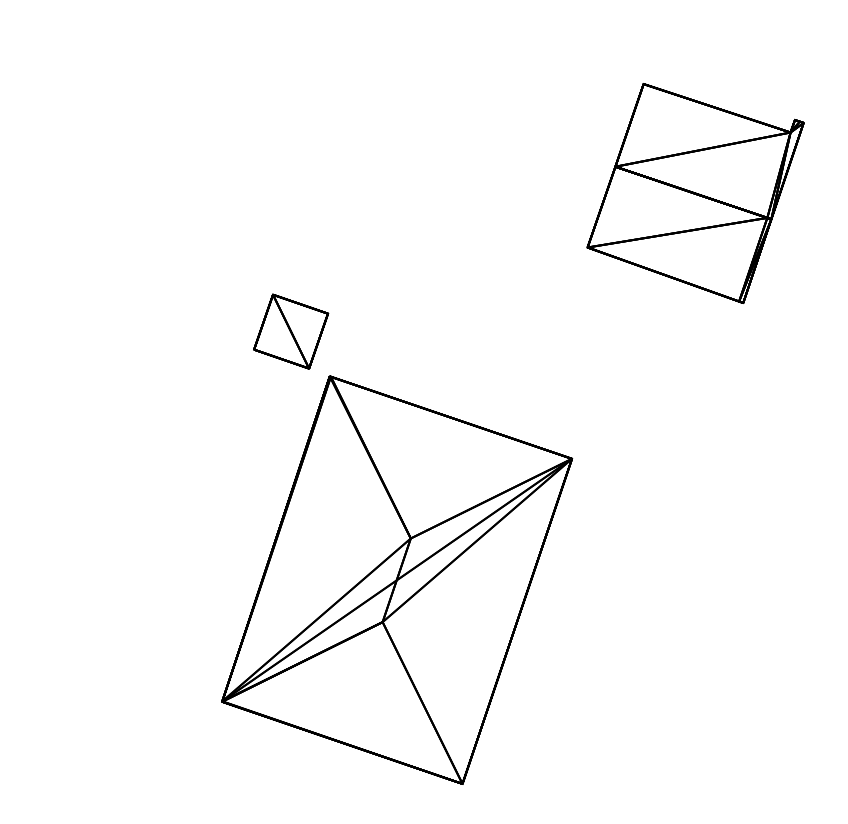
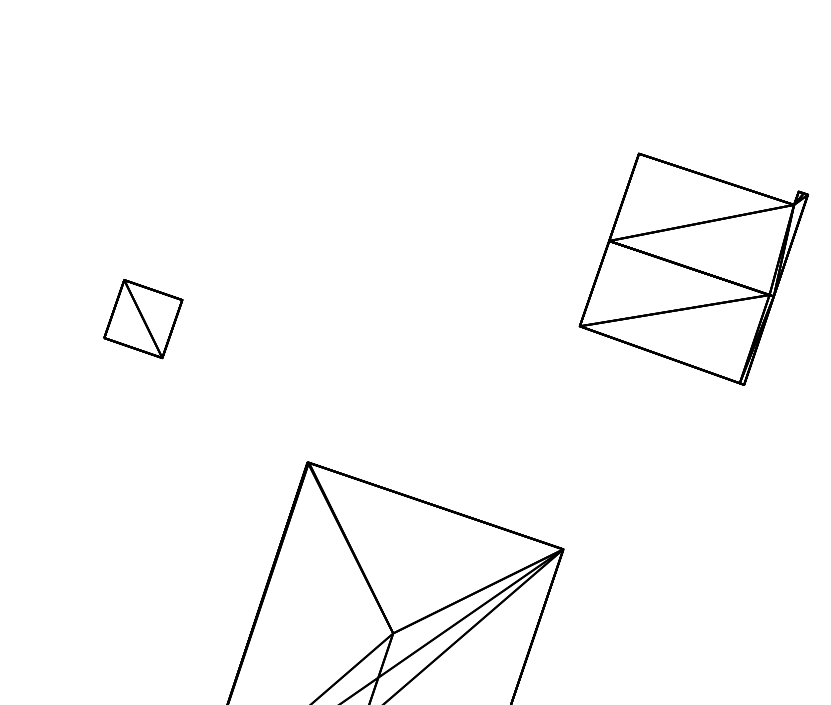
part: (291, 331) -> (143, 318), moved

